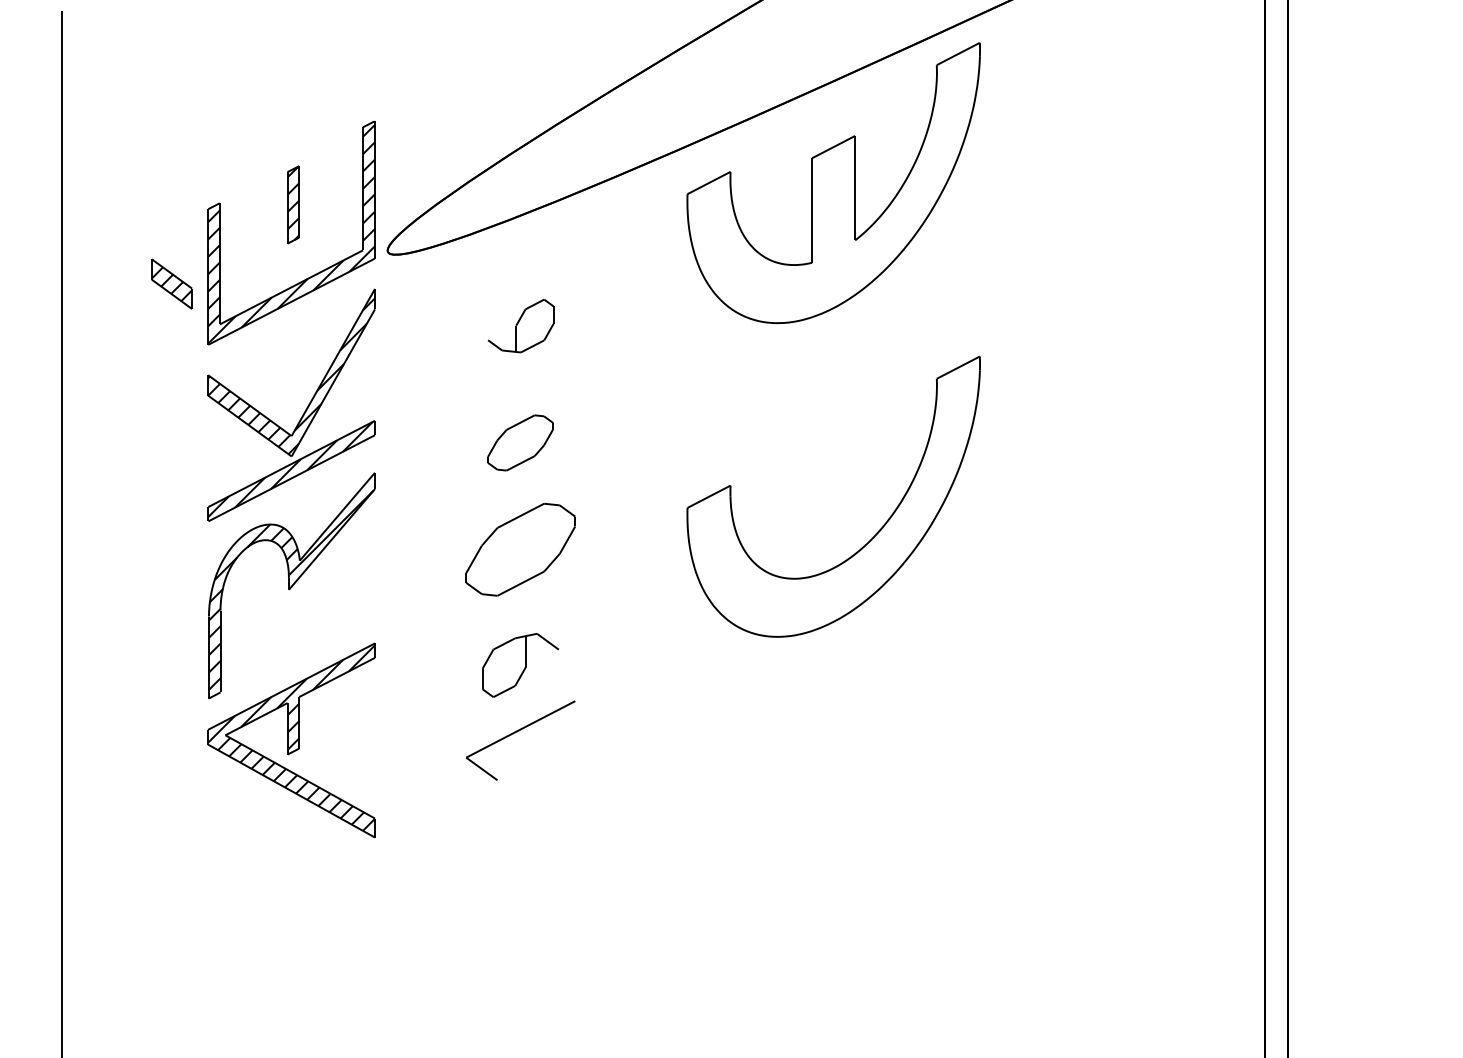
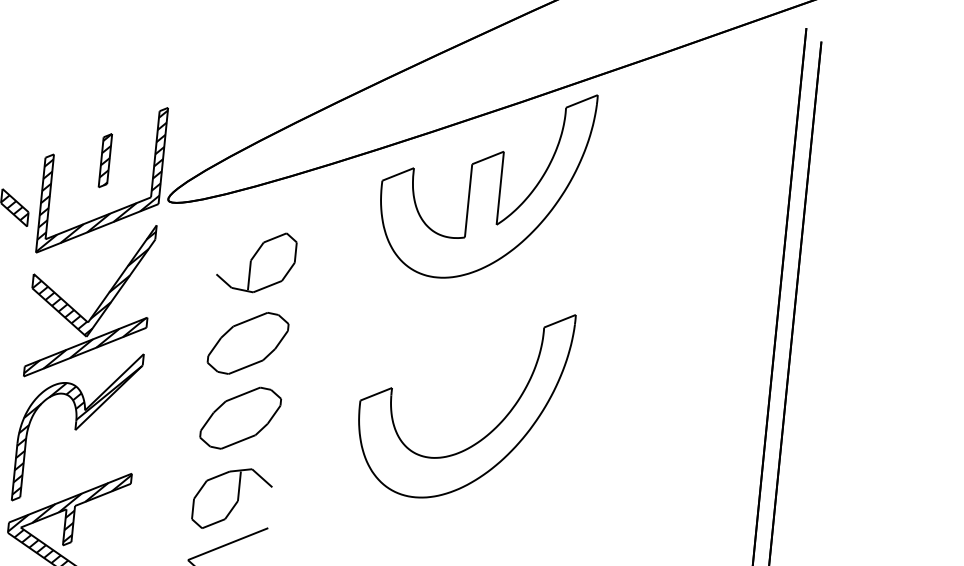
part: (520, 325) -> (256, 261), size x1.67
part: (520, 442) -> (247, 343), size x1.67
part: (520, 665) -> (232, 499), size x1.43

